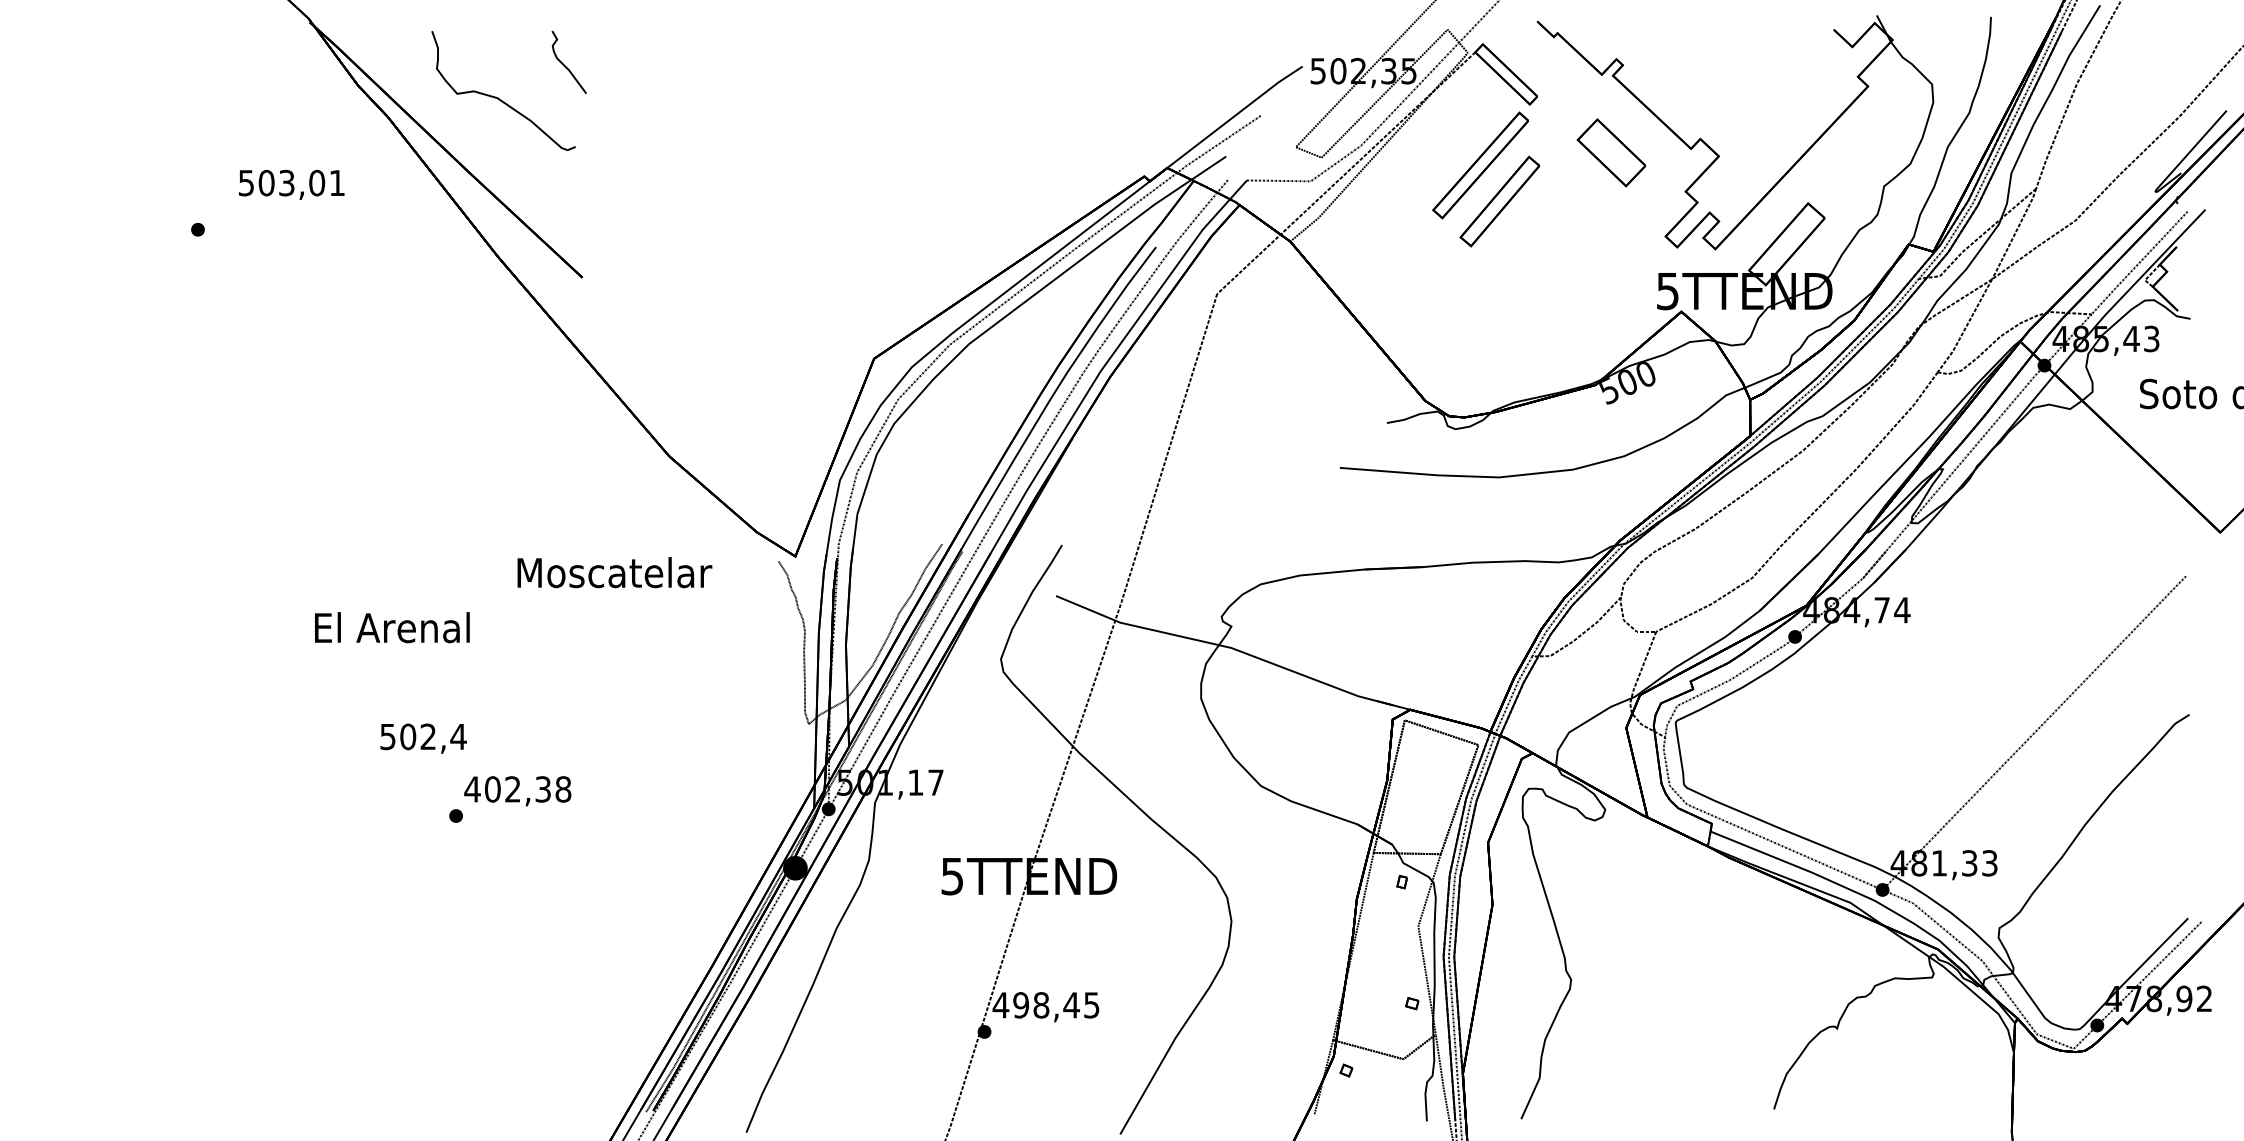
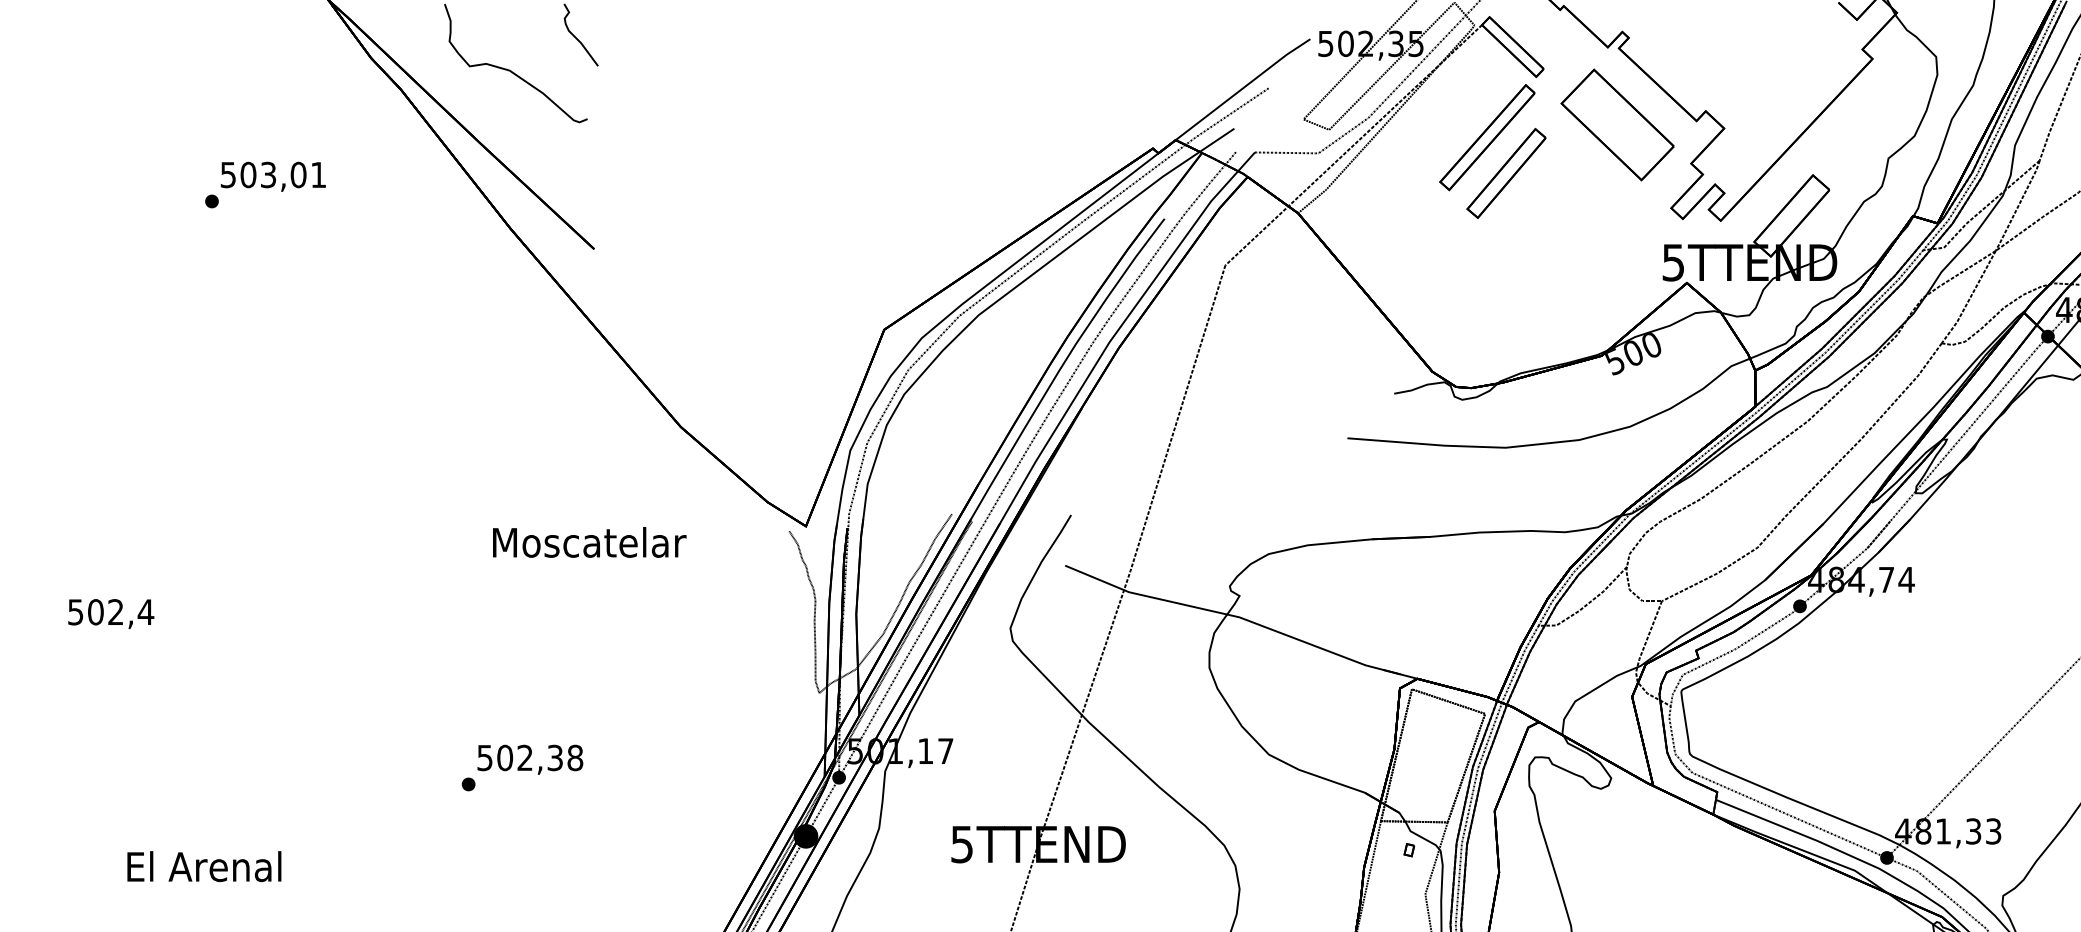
part: (1611, 152) -> (1617, 124), size x1.67
text: (291, 184) -> (273, 176), moved
text: (614, 572) -> (589, 542), moved
text: (392, 627) -> (204, 866), moved
text: (423, 738) -> (111, 613), moved
text: (472, 789) -> (484, 758), 402,38 -> 502,38

